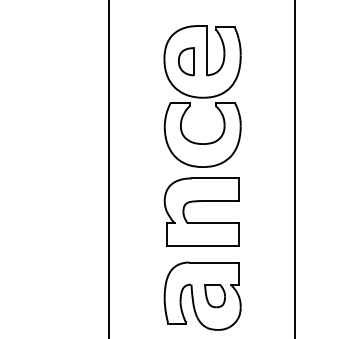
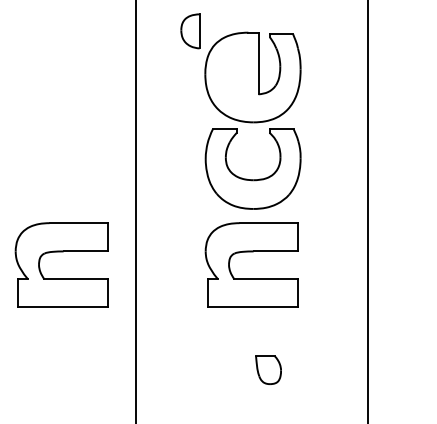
part: (186, 61) -> (190, 31), moved
part: (49, 201) -> (61, 252), added
part: (202, 296) -> (252, 370), removed

